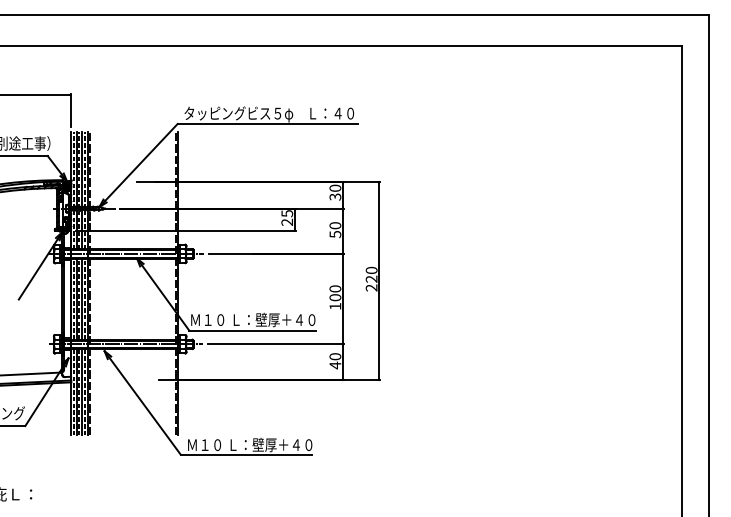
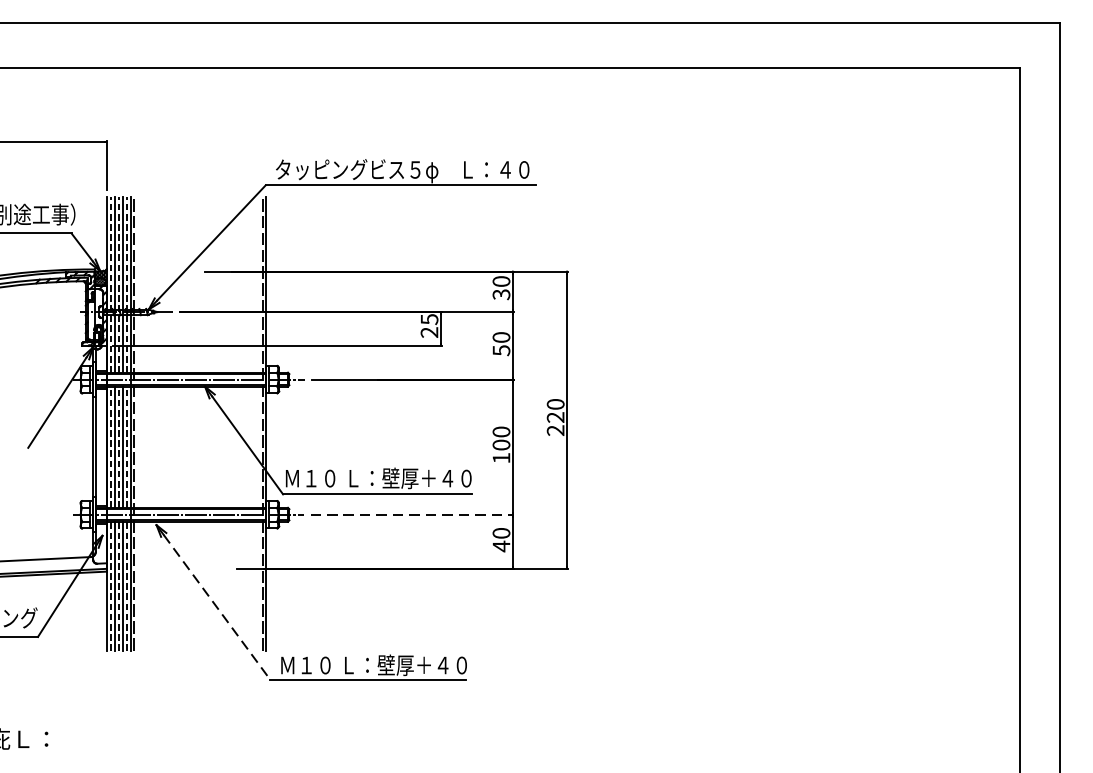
line: (276, 344) -> (413, 515), solid -> dashed
line: (145, 406) -> (217, 607), solid -> dashed

